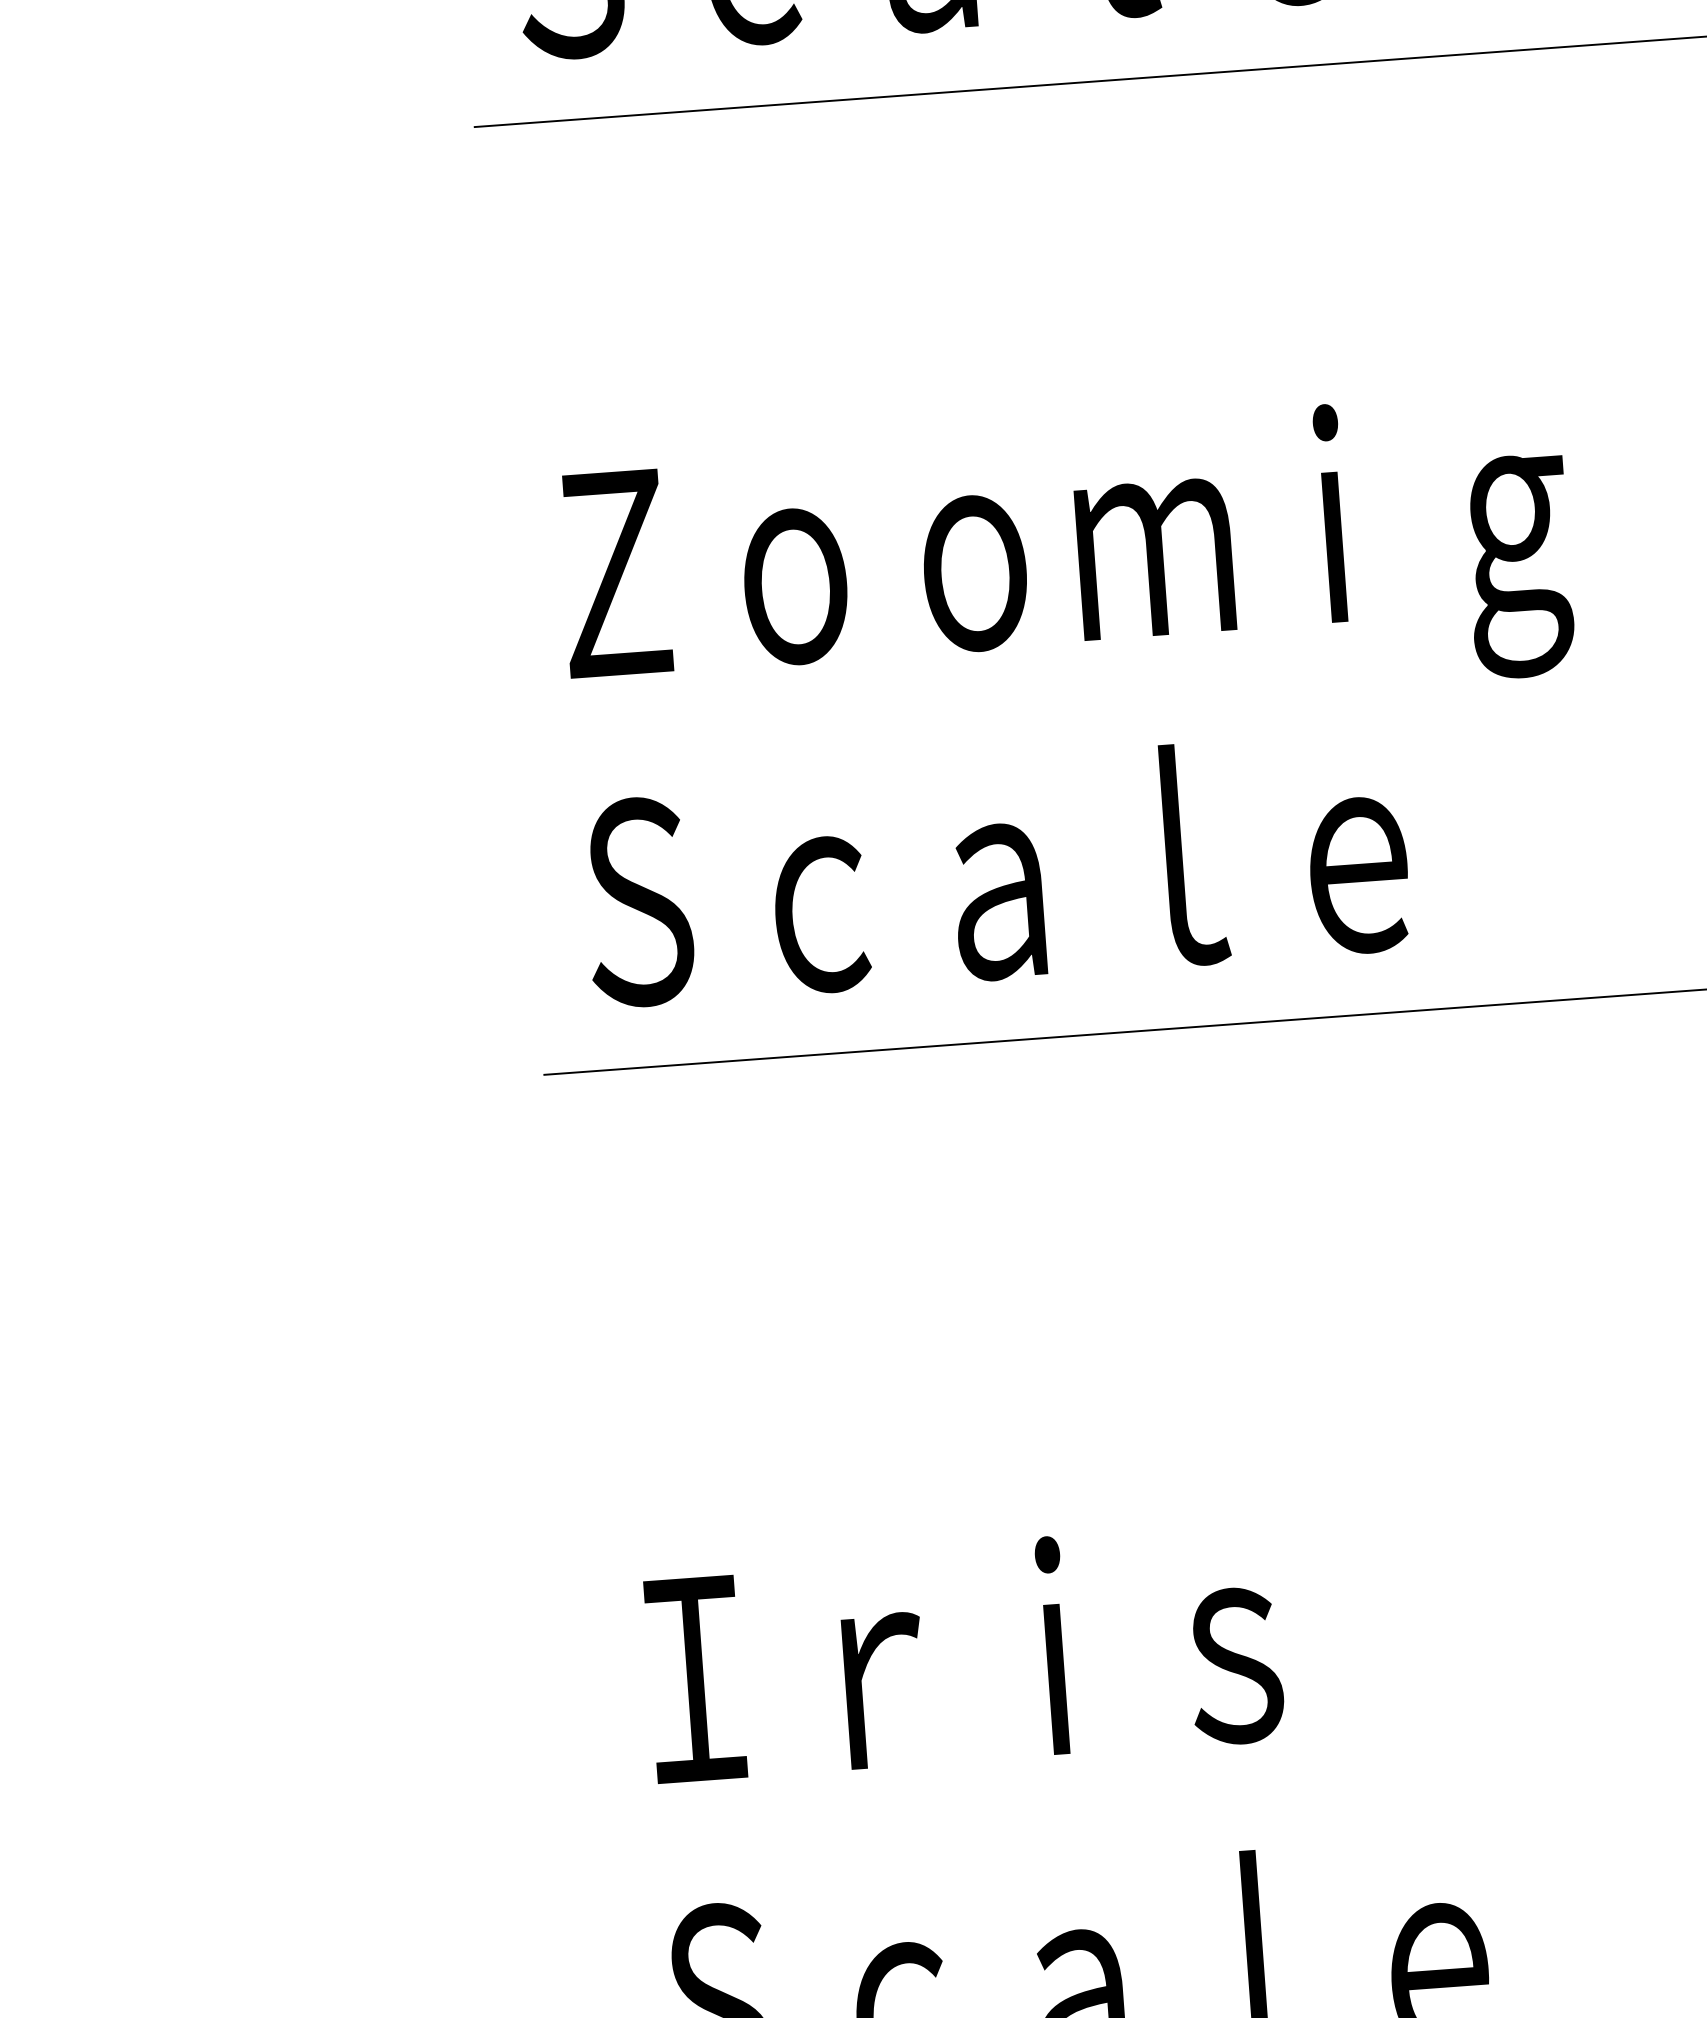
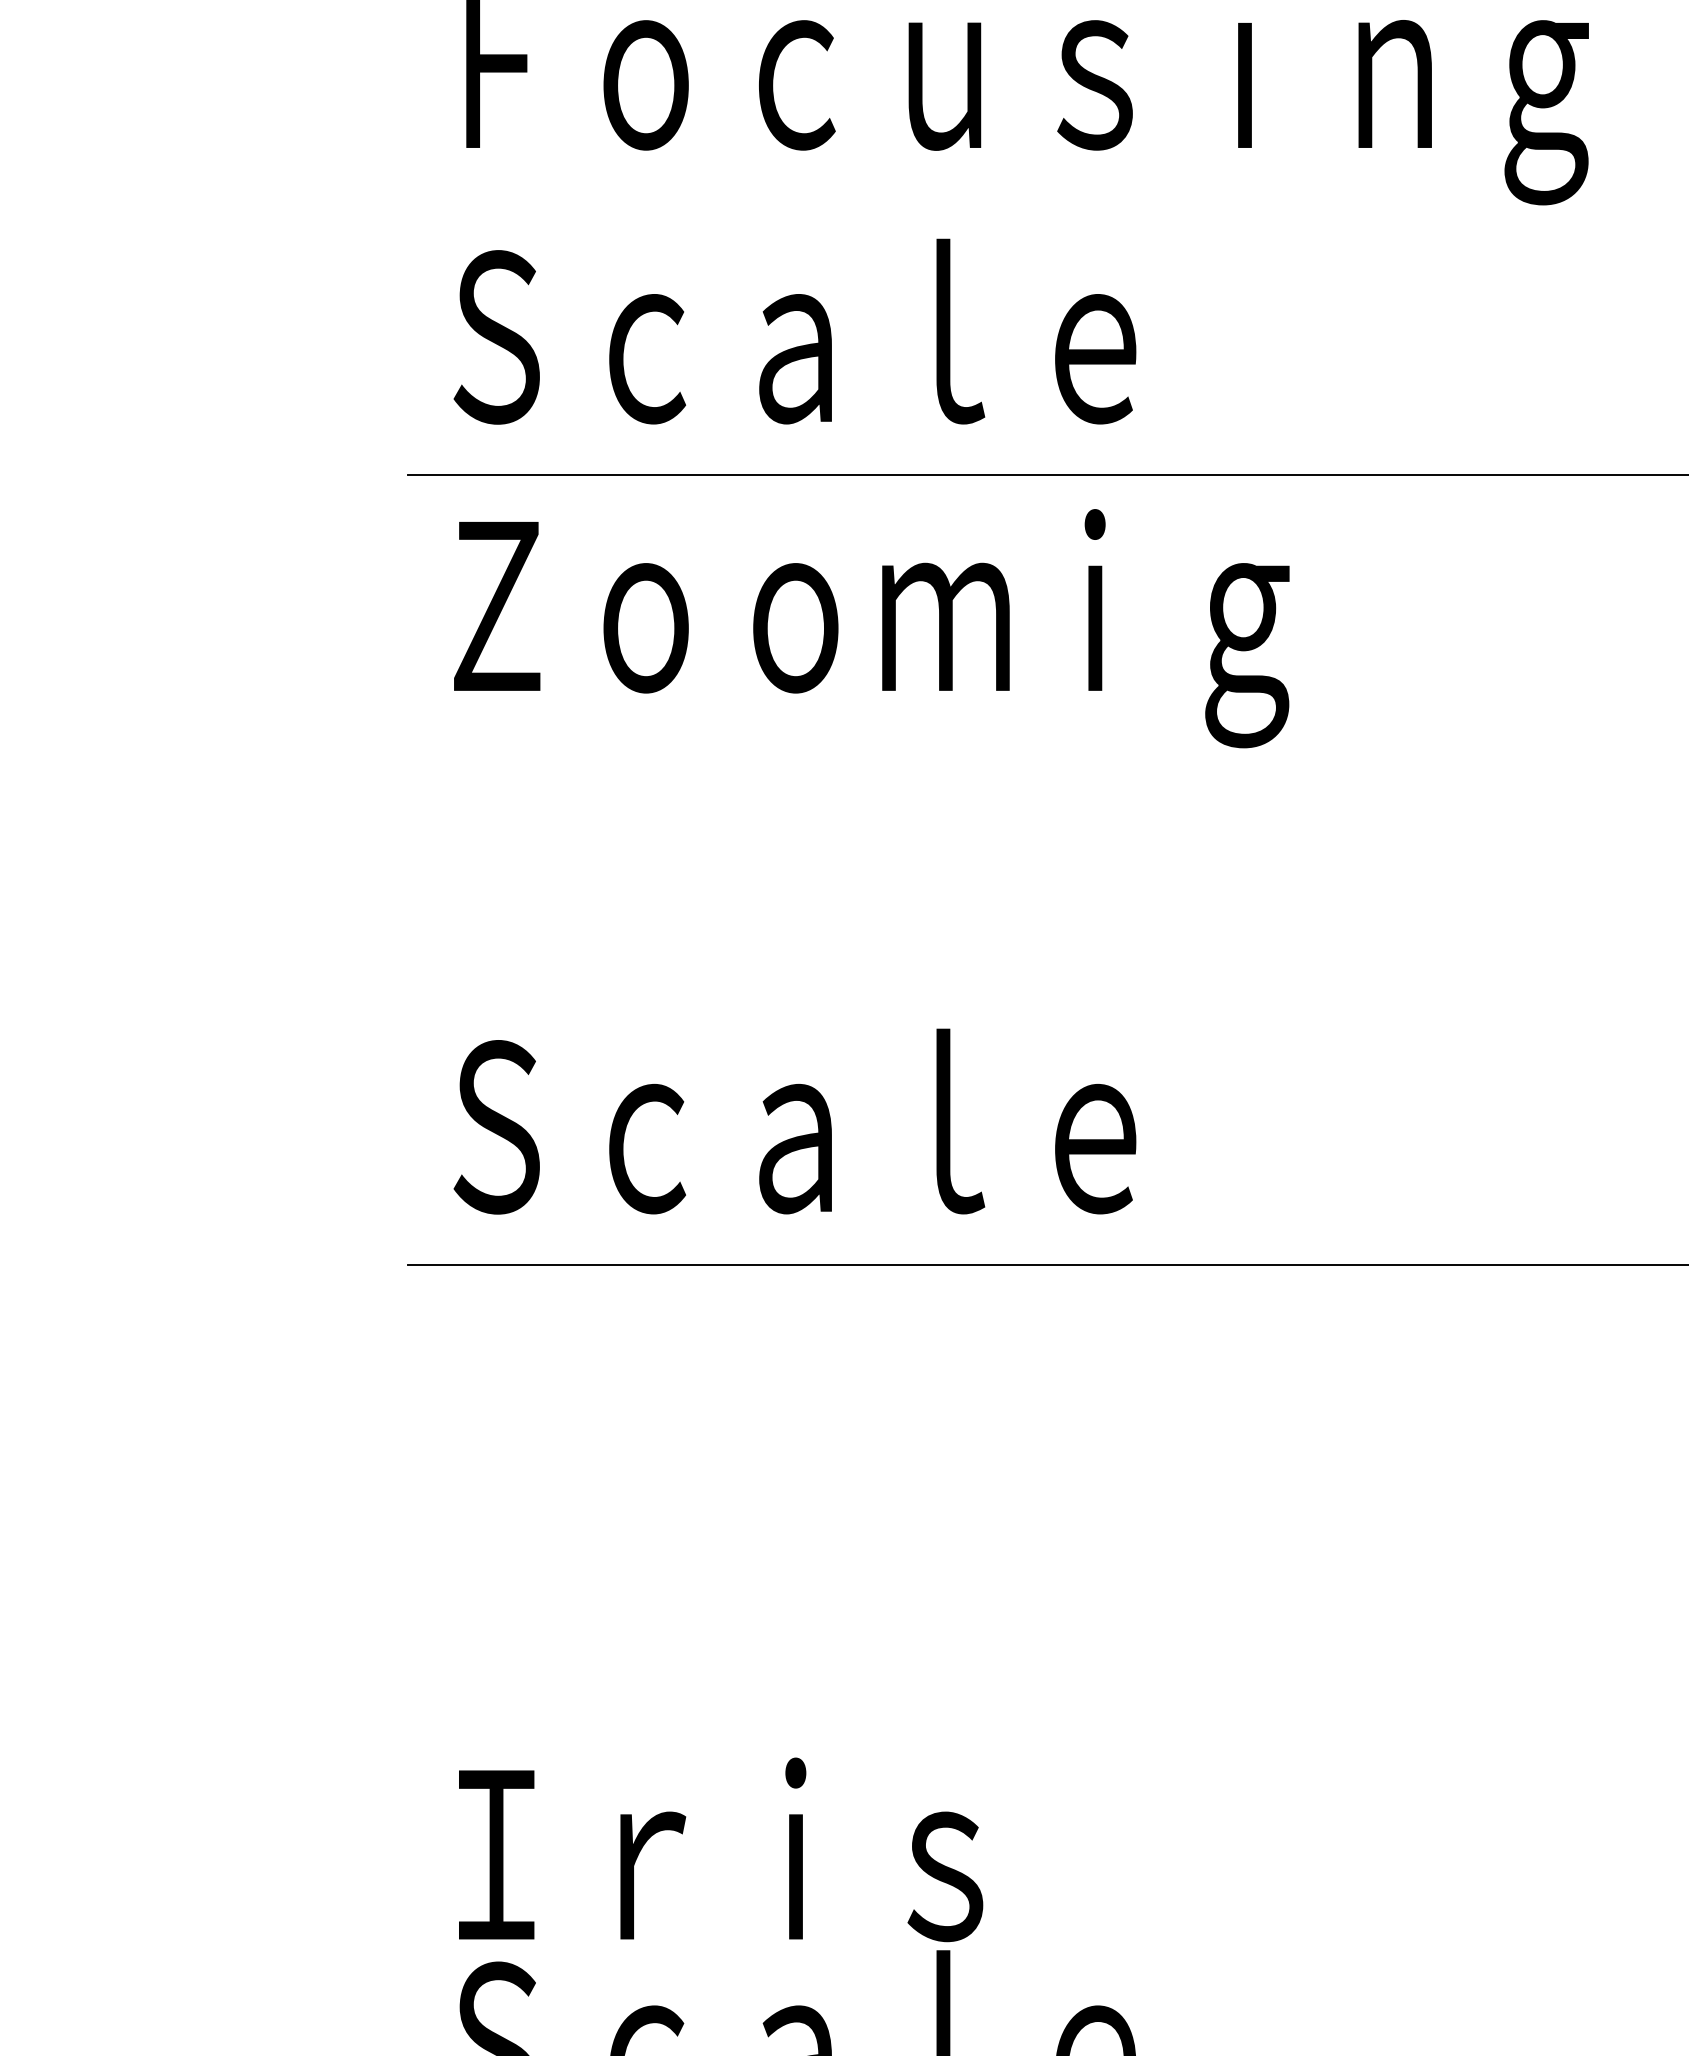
text: (1066, 567) -> (871, 628), moved
text: (964, 1653) -> (721, 1849), moved

